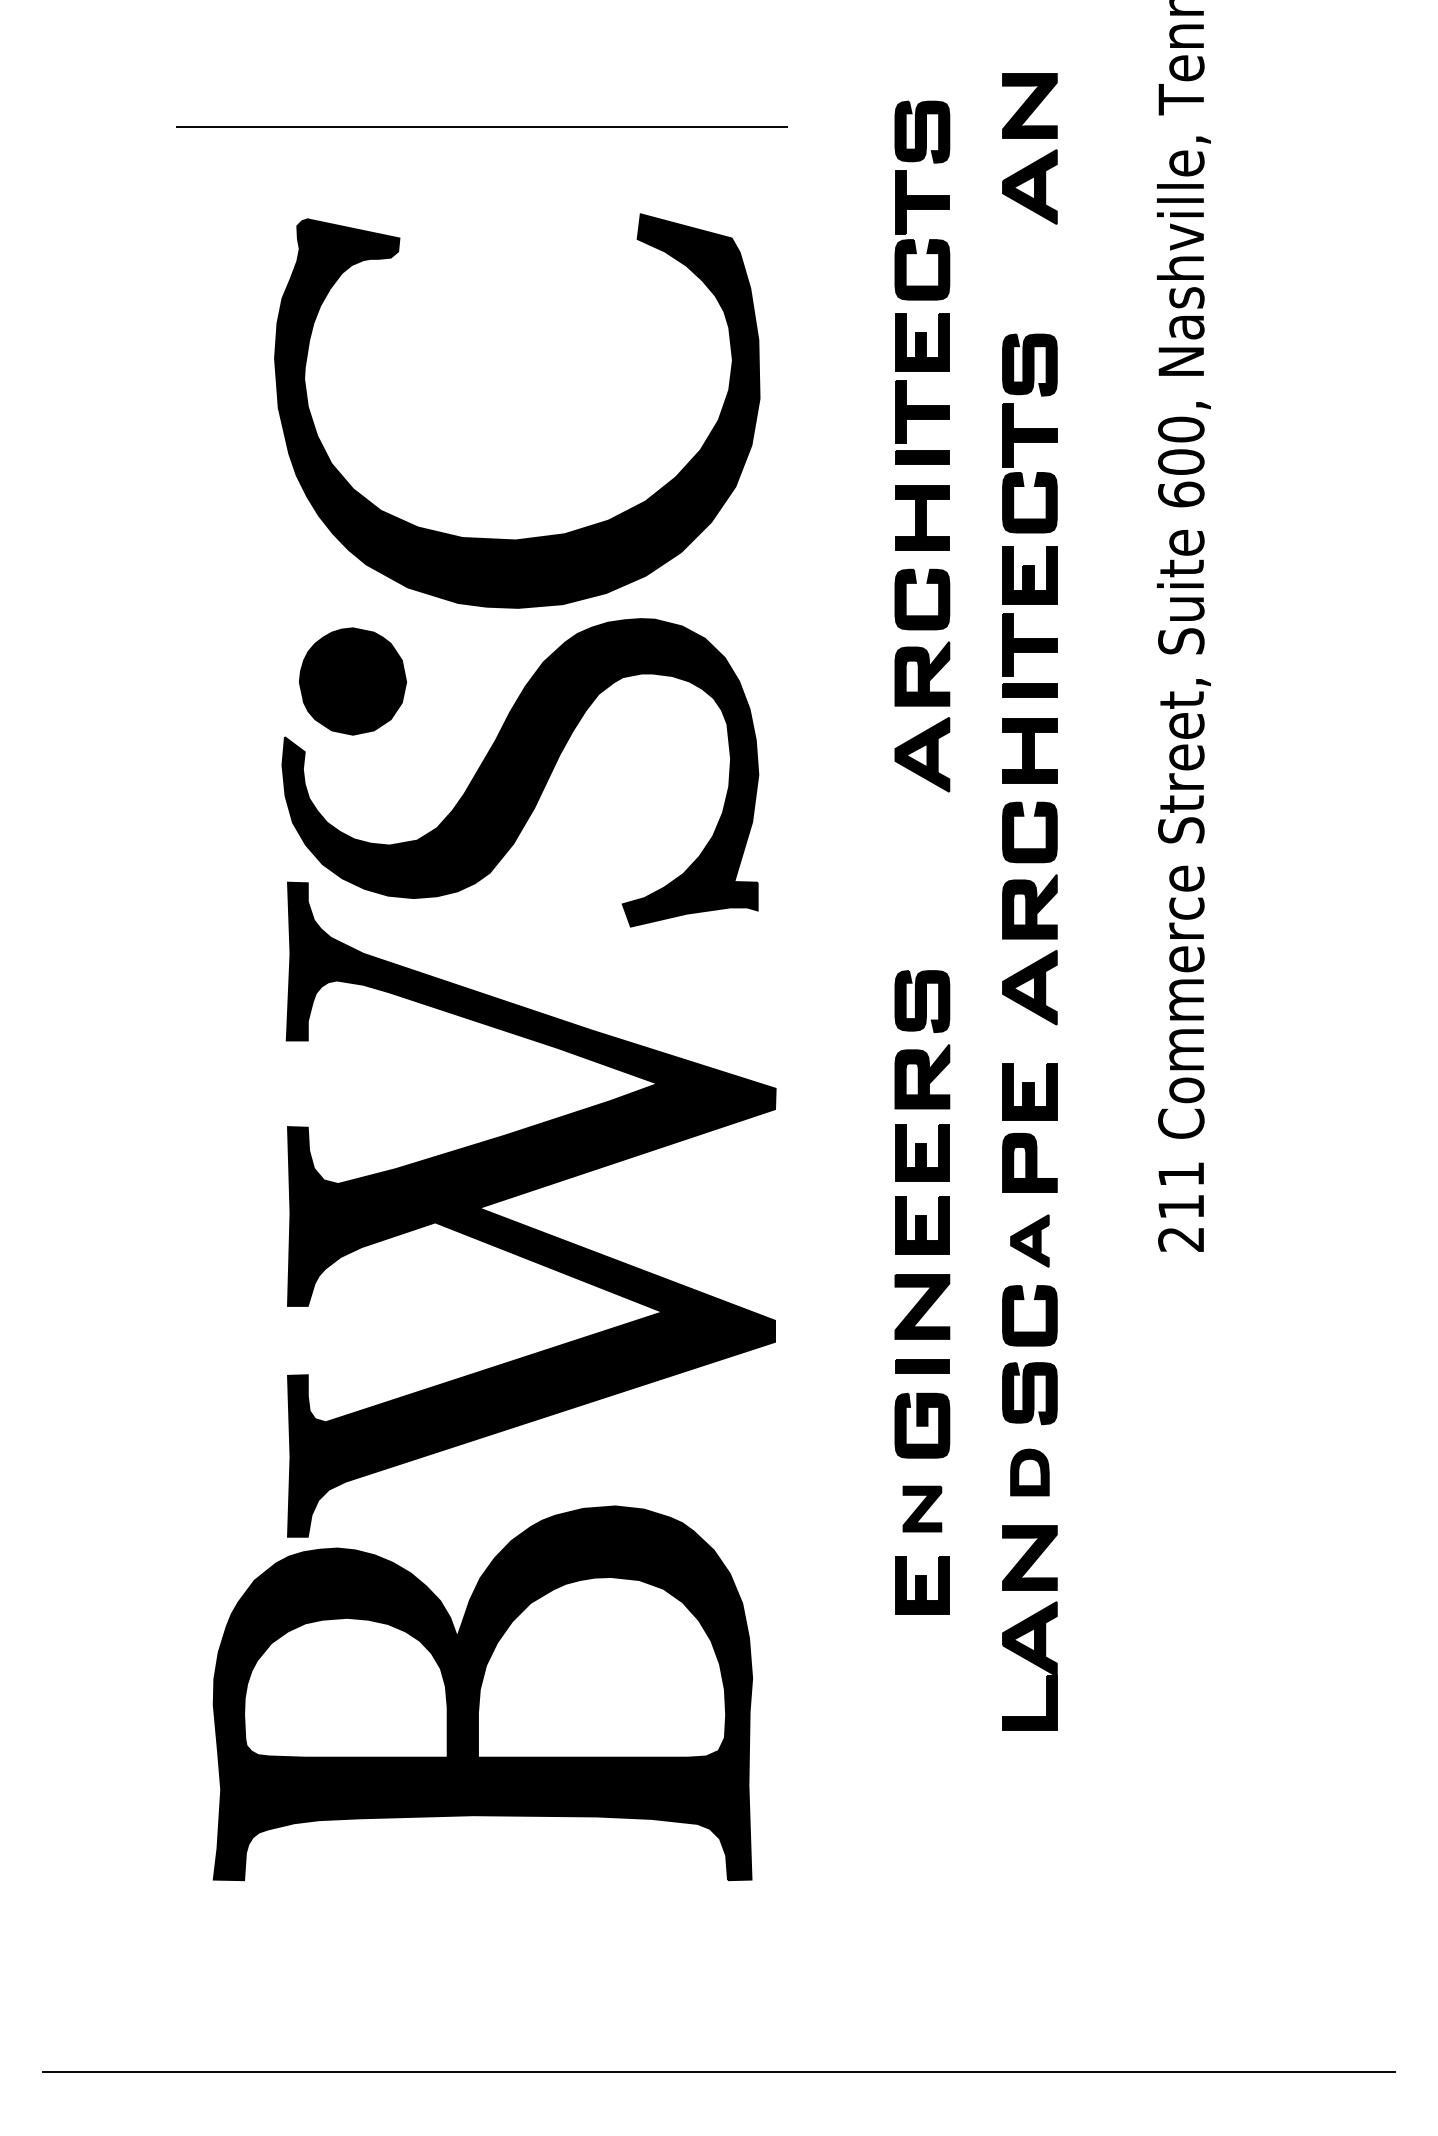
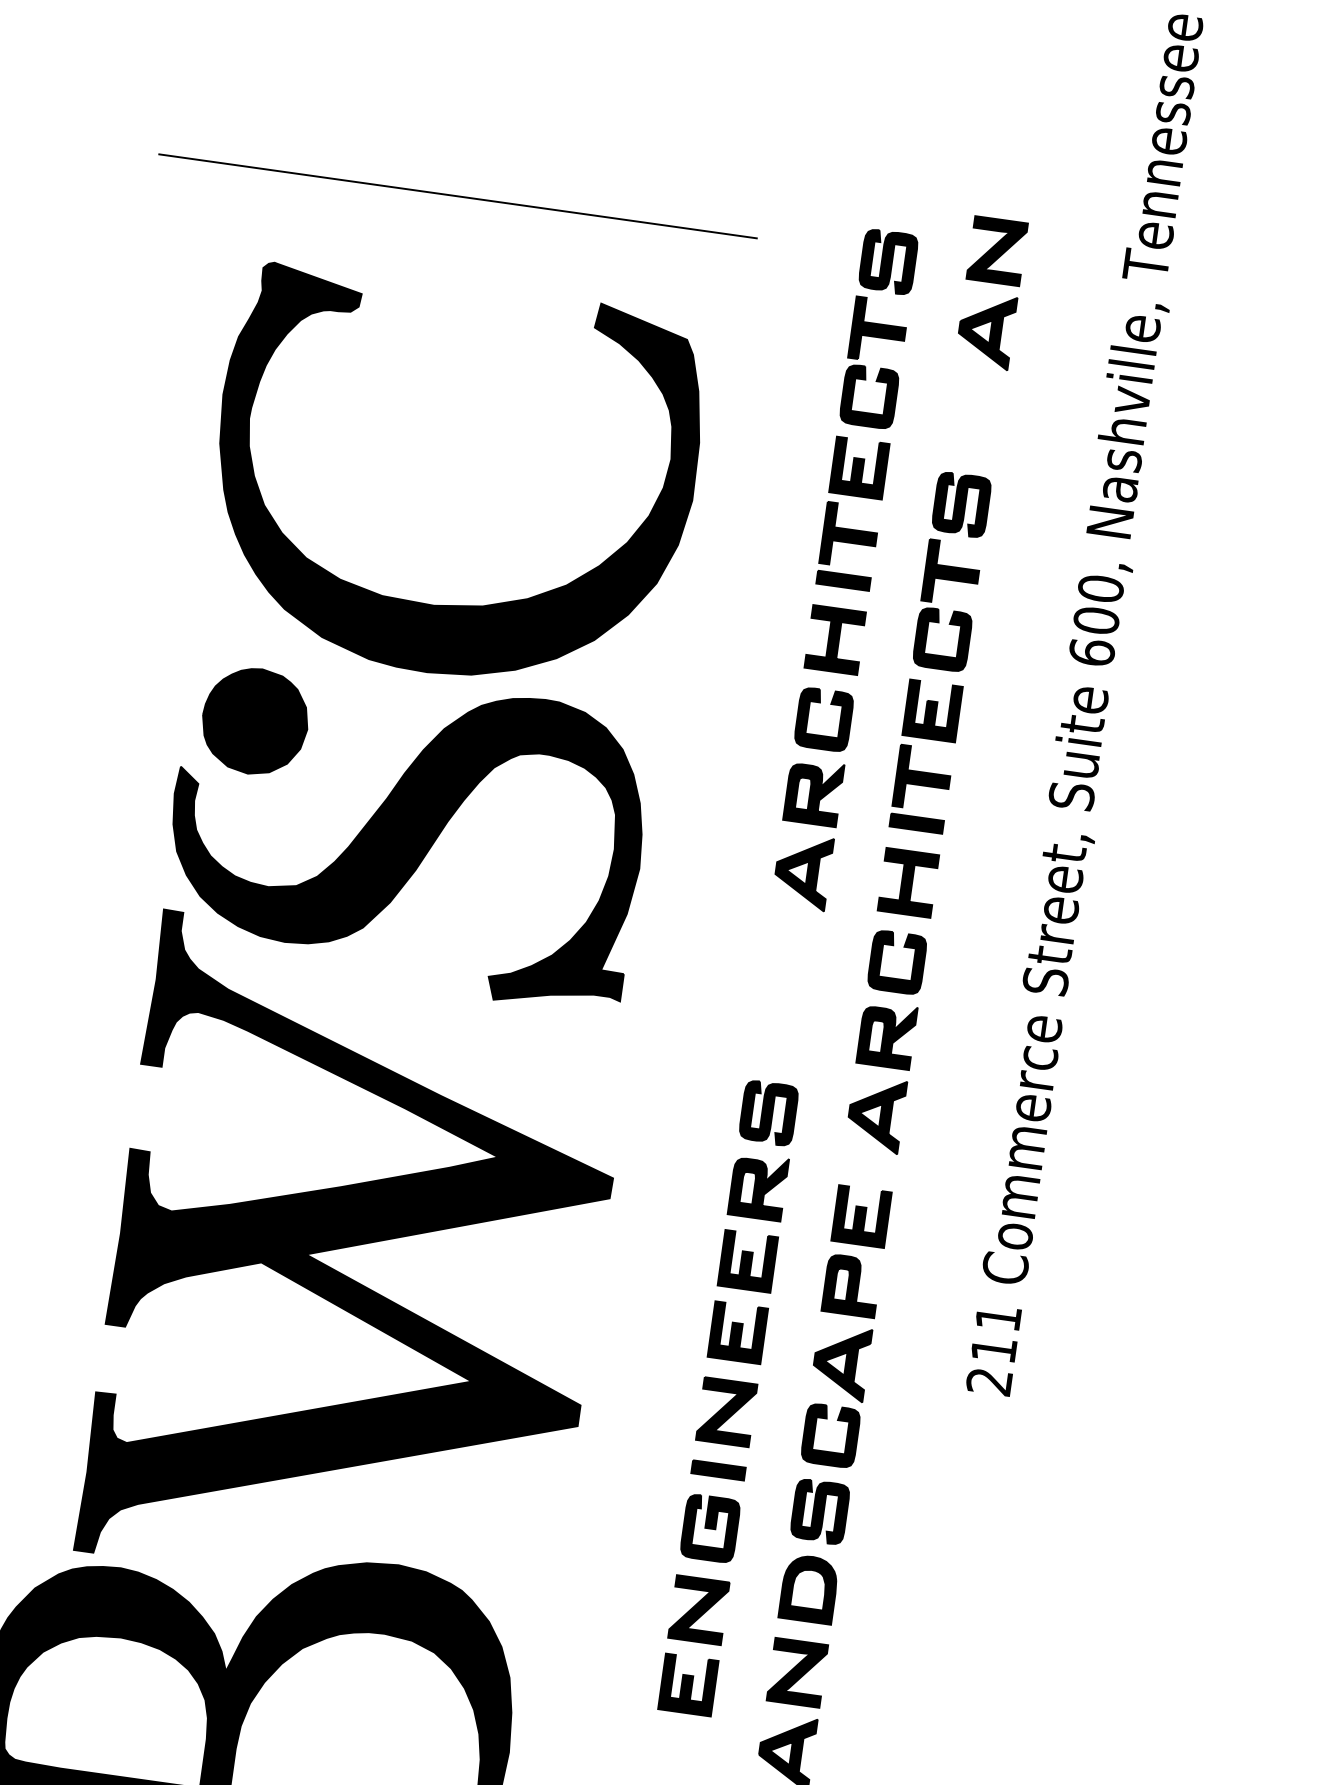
part: (1029, 1240) -> (840, 1361), size x1.43
part: (1029, 1472) -> (808, 1589), size x1.43
part: (922, 1508) -> (699, 1609), size x1.43

